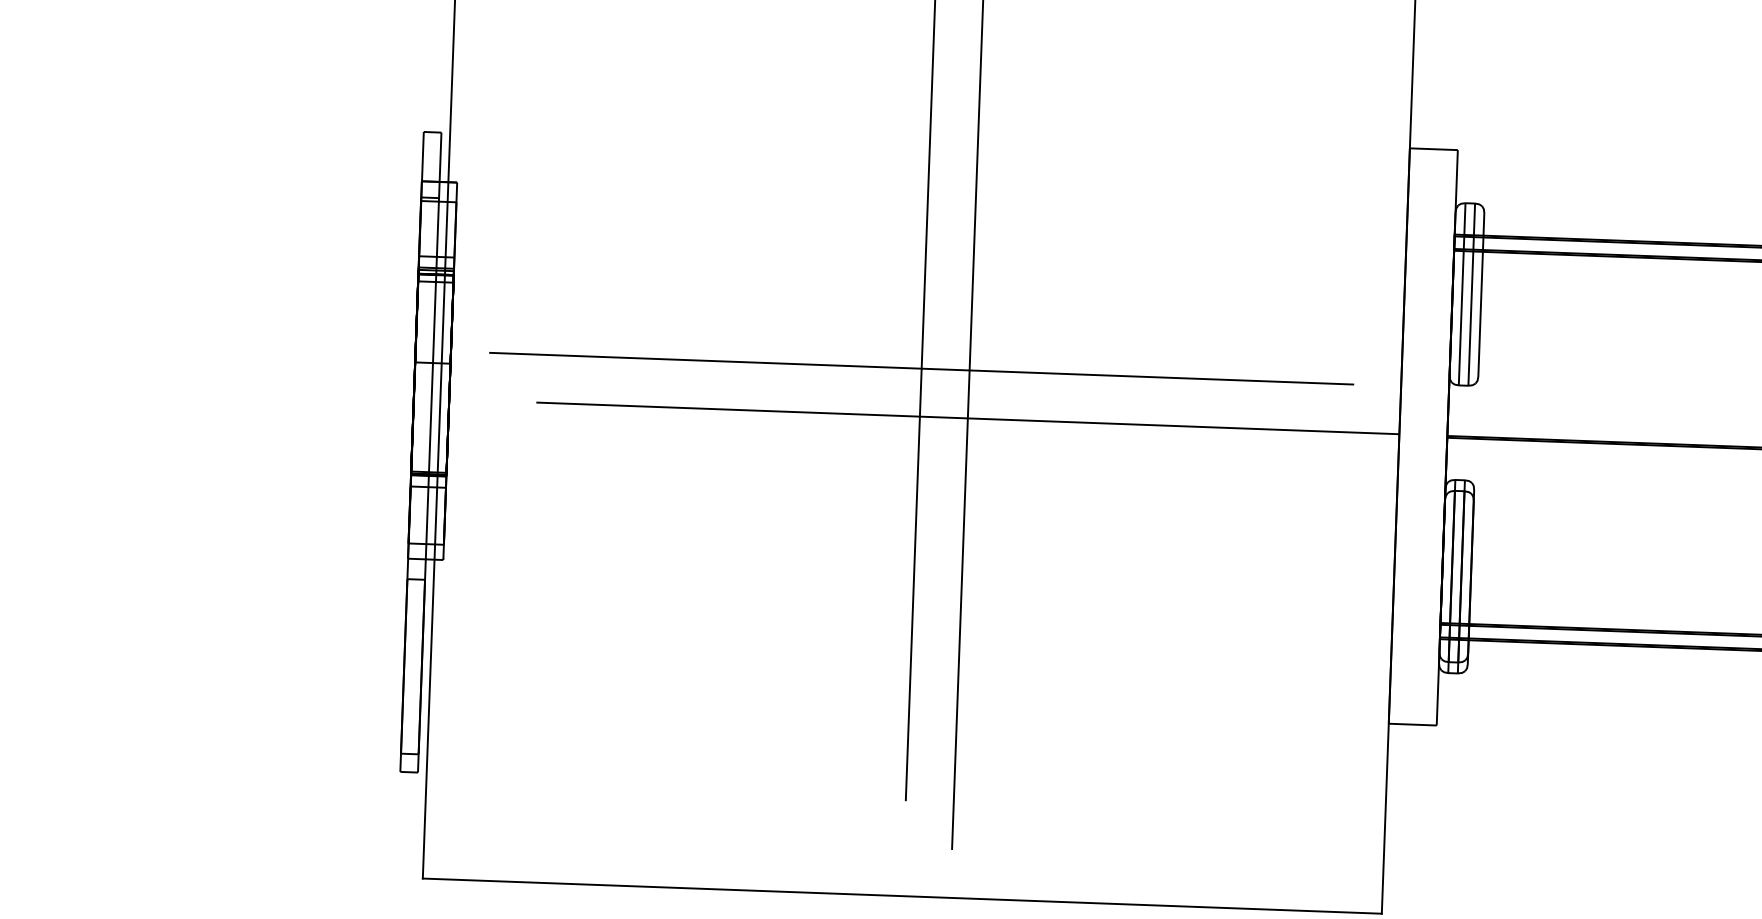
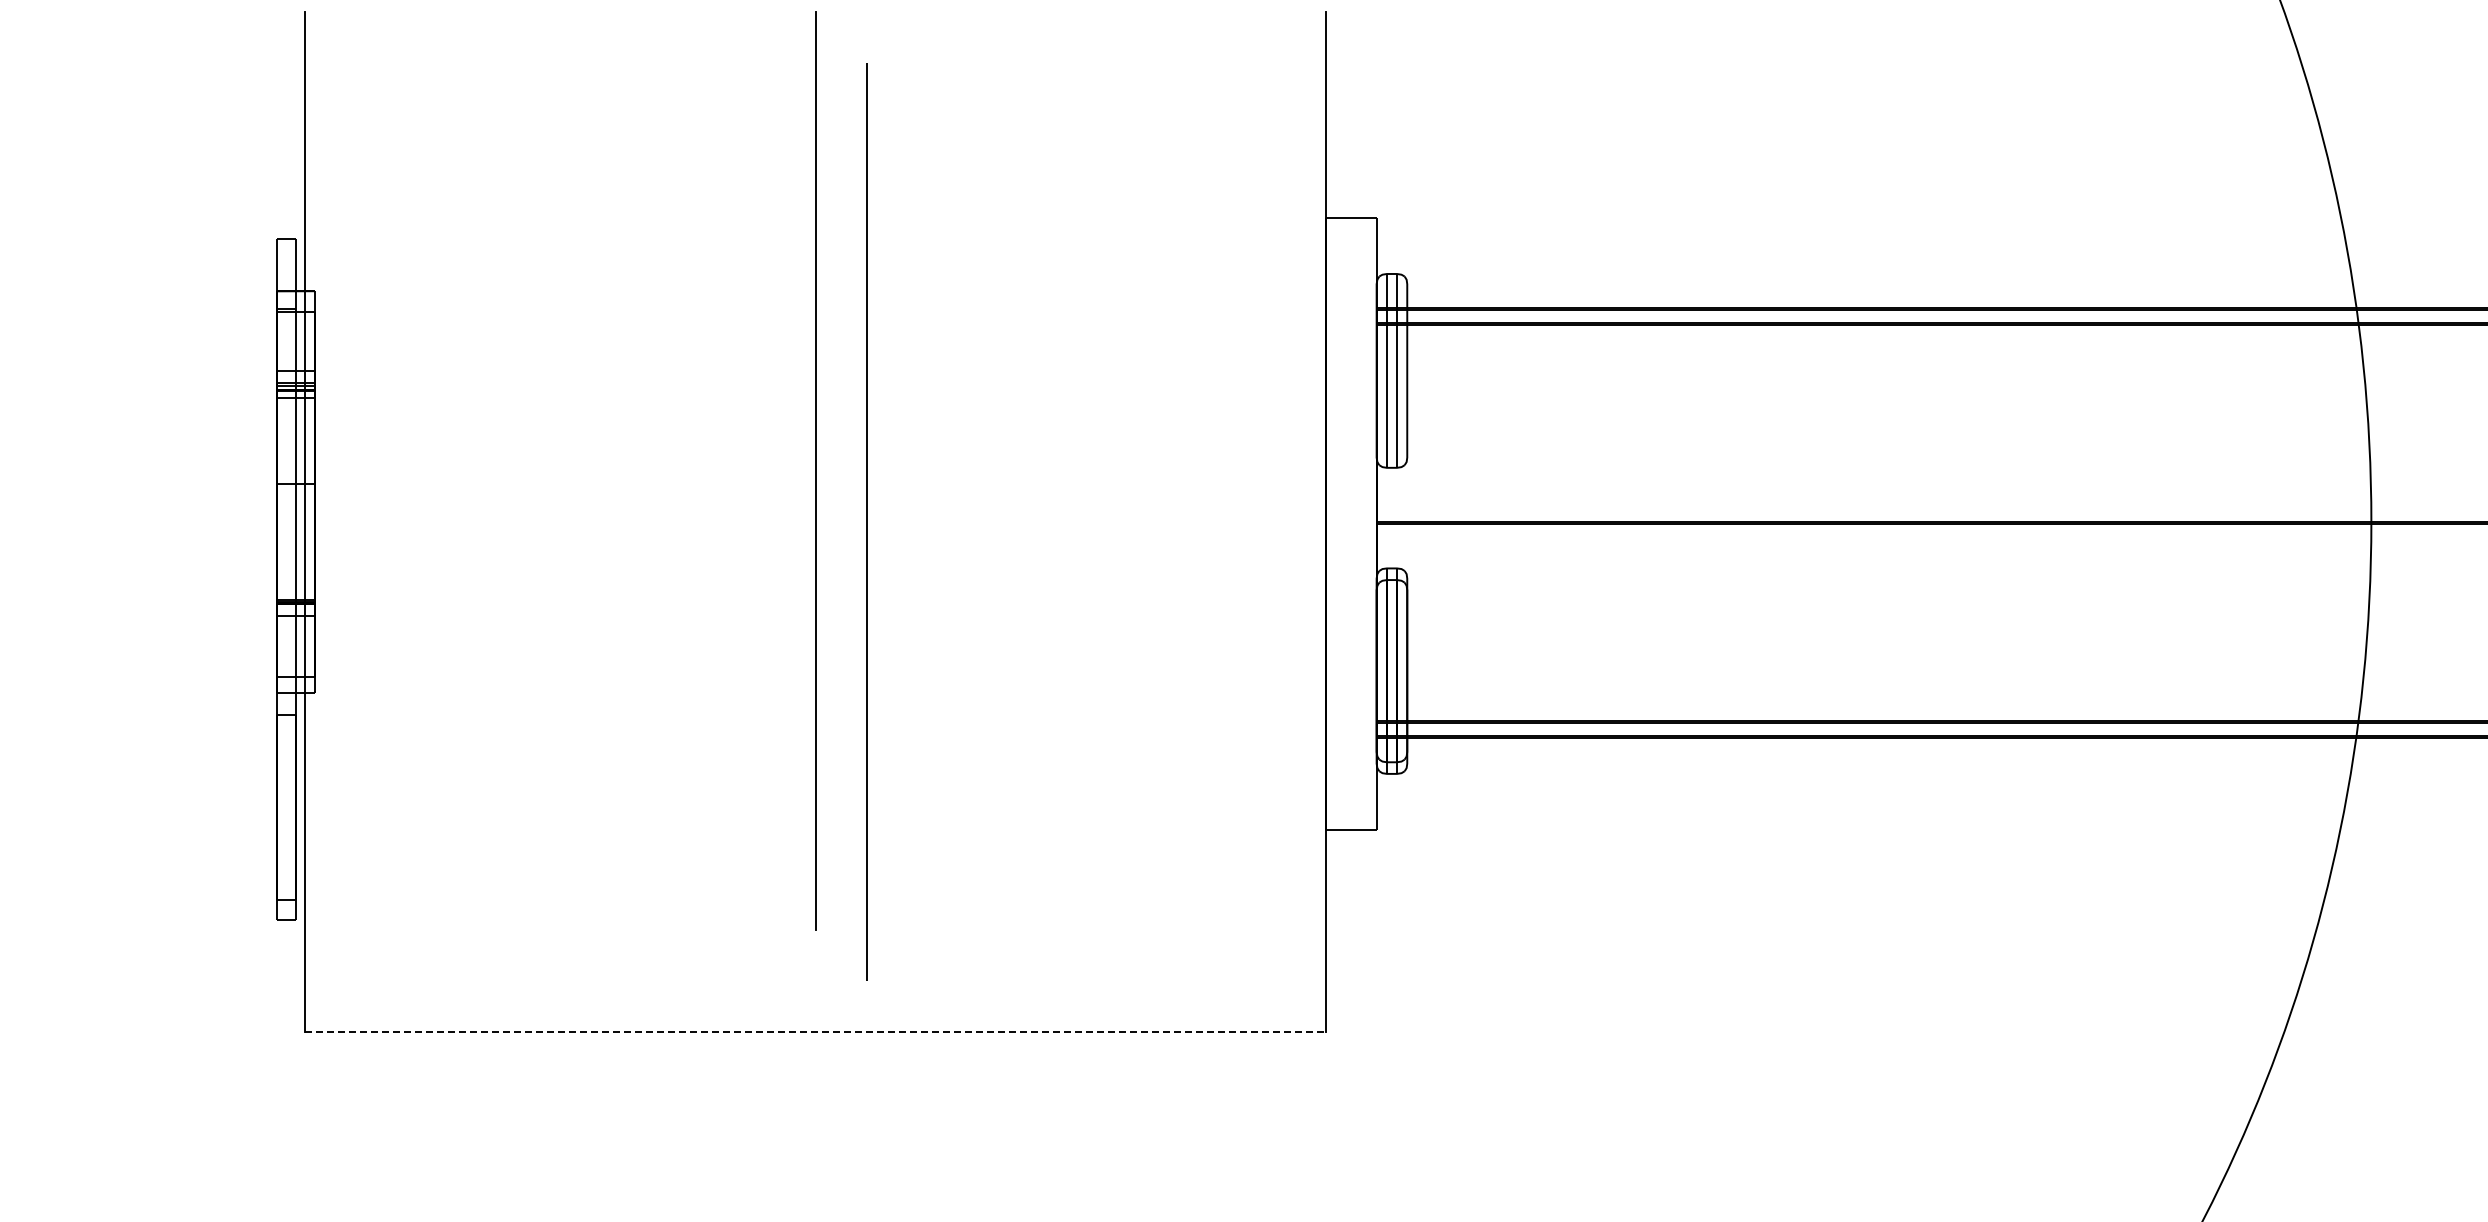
line: (921, 369) -> (815, 471), removed
line: (967, 418) -> (866, 522), removed
line: (903, 896) -> (816, 1032), solid -> dashed

